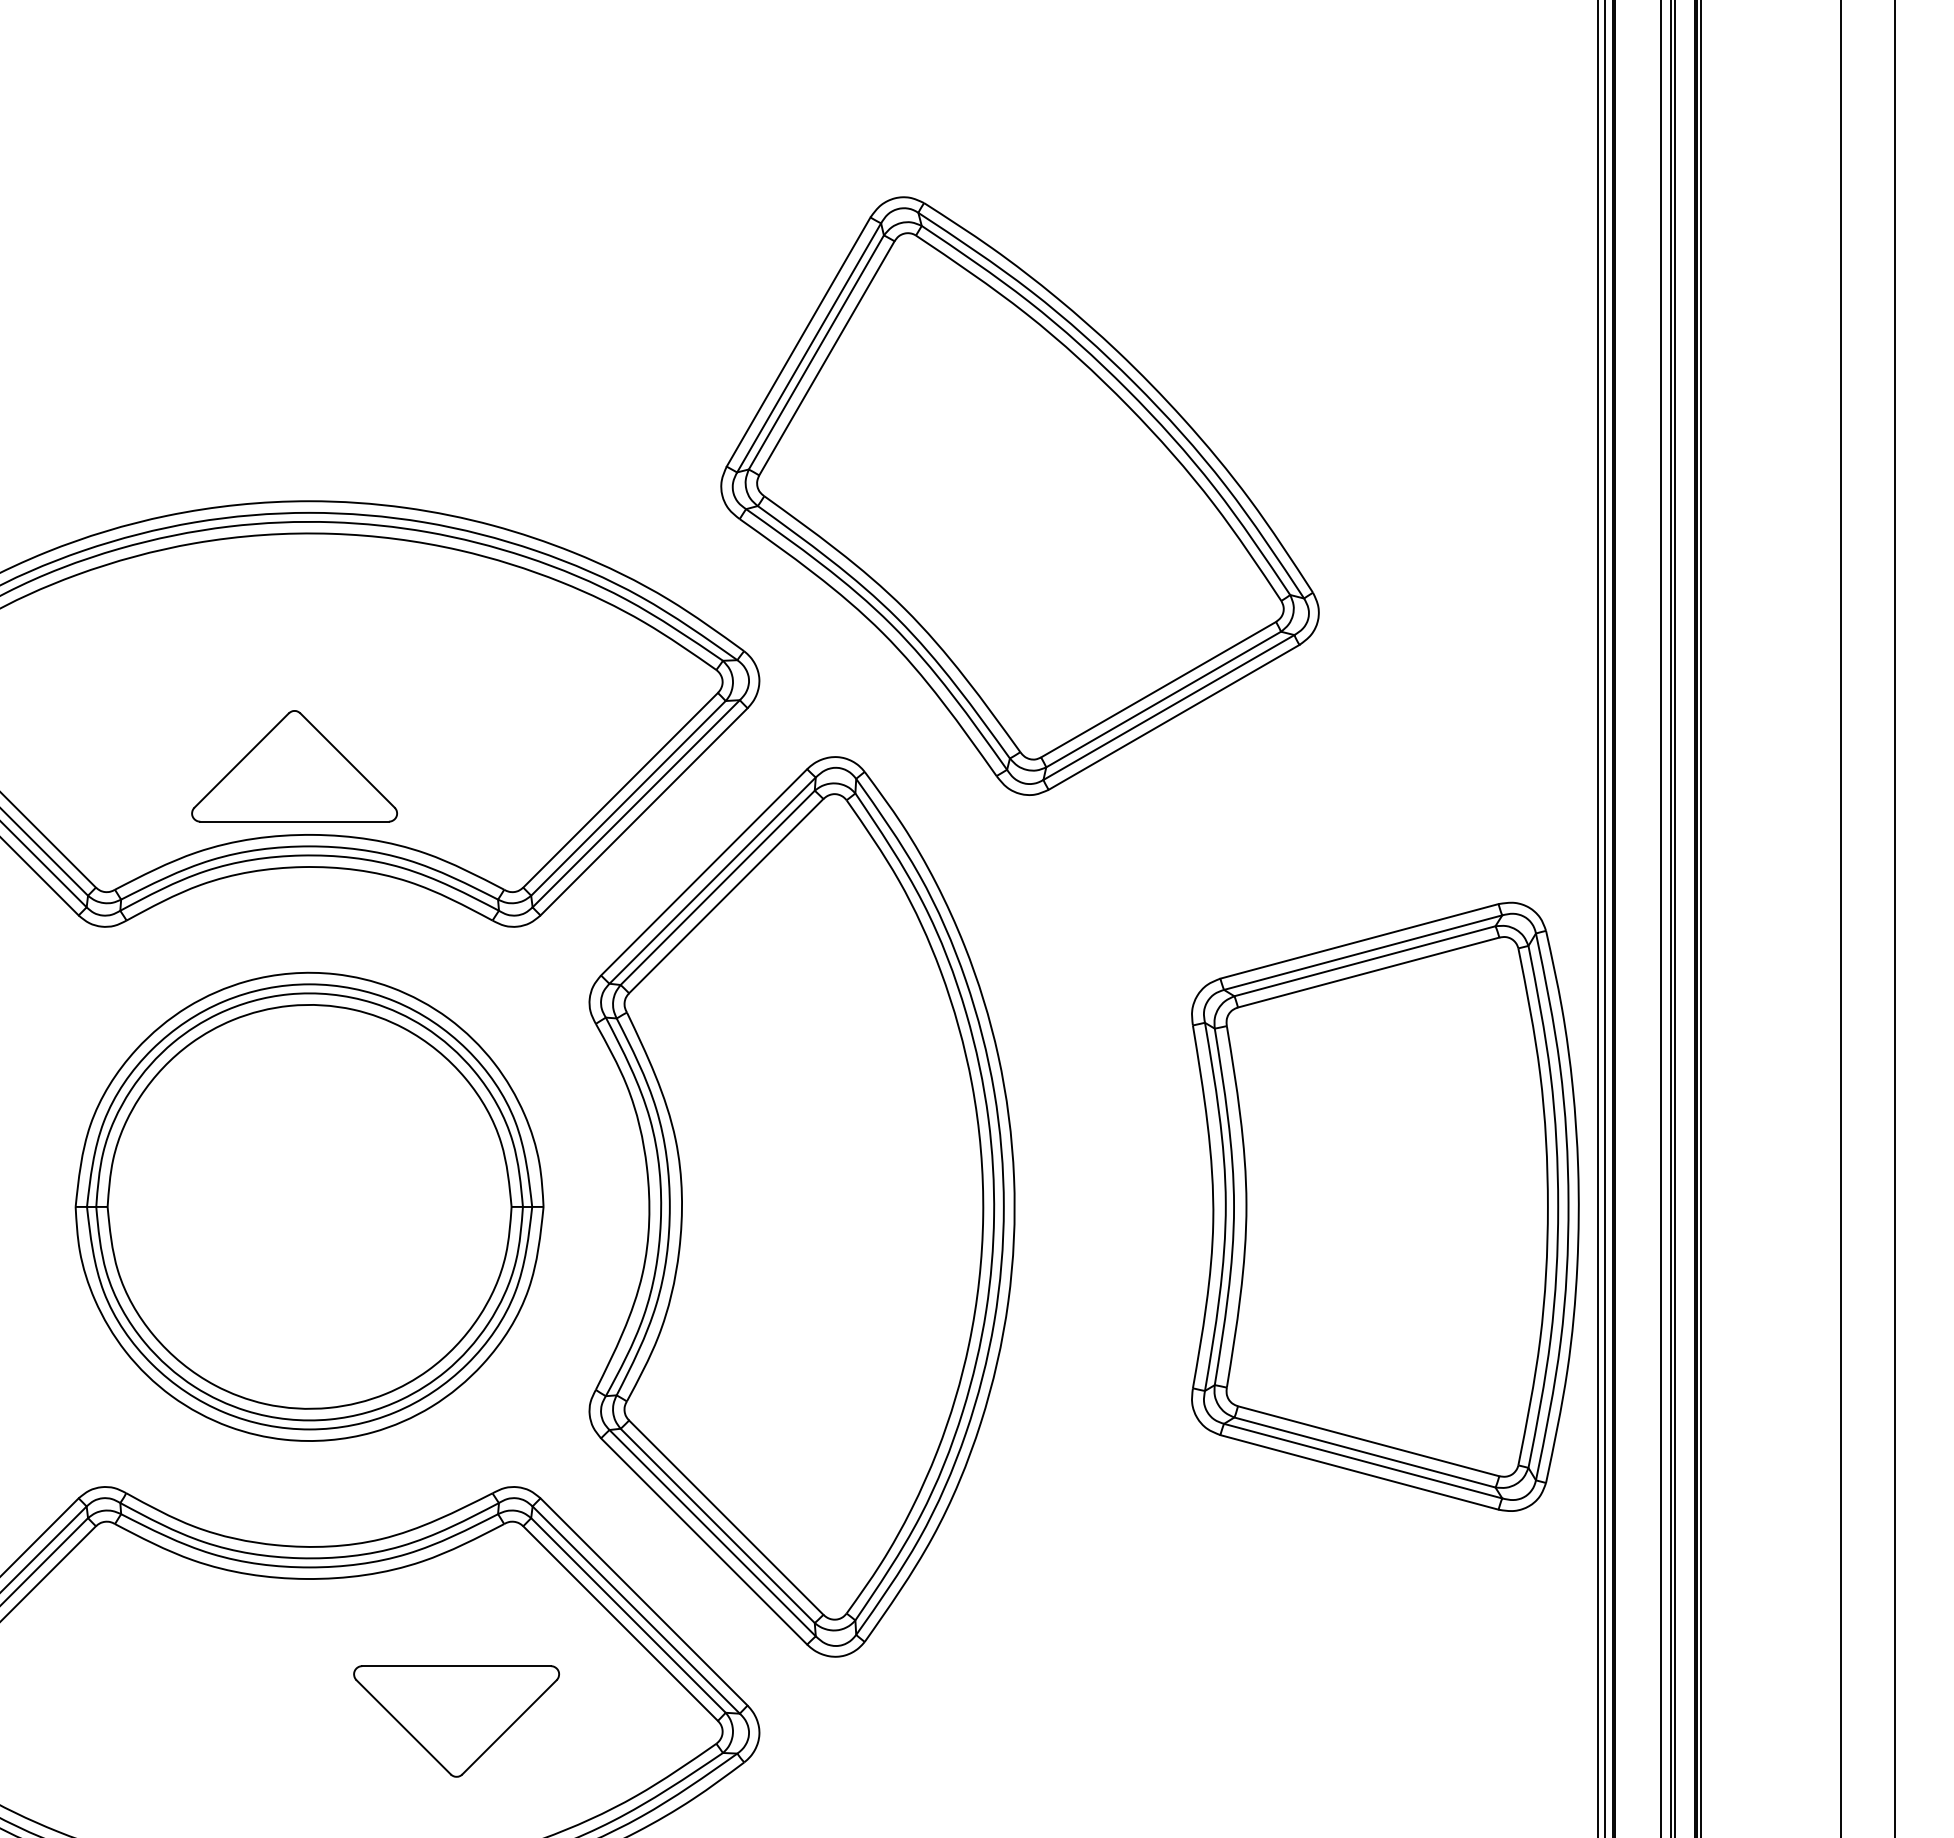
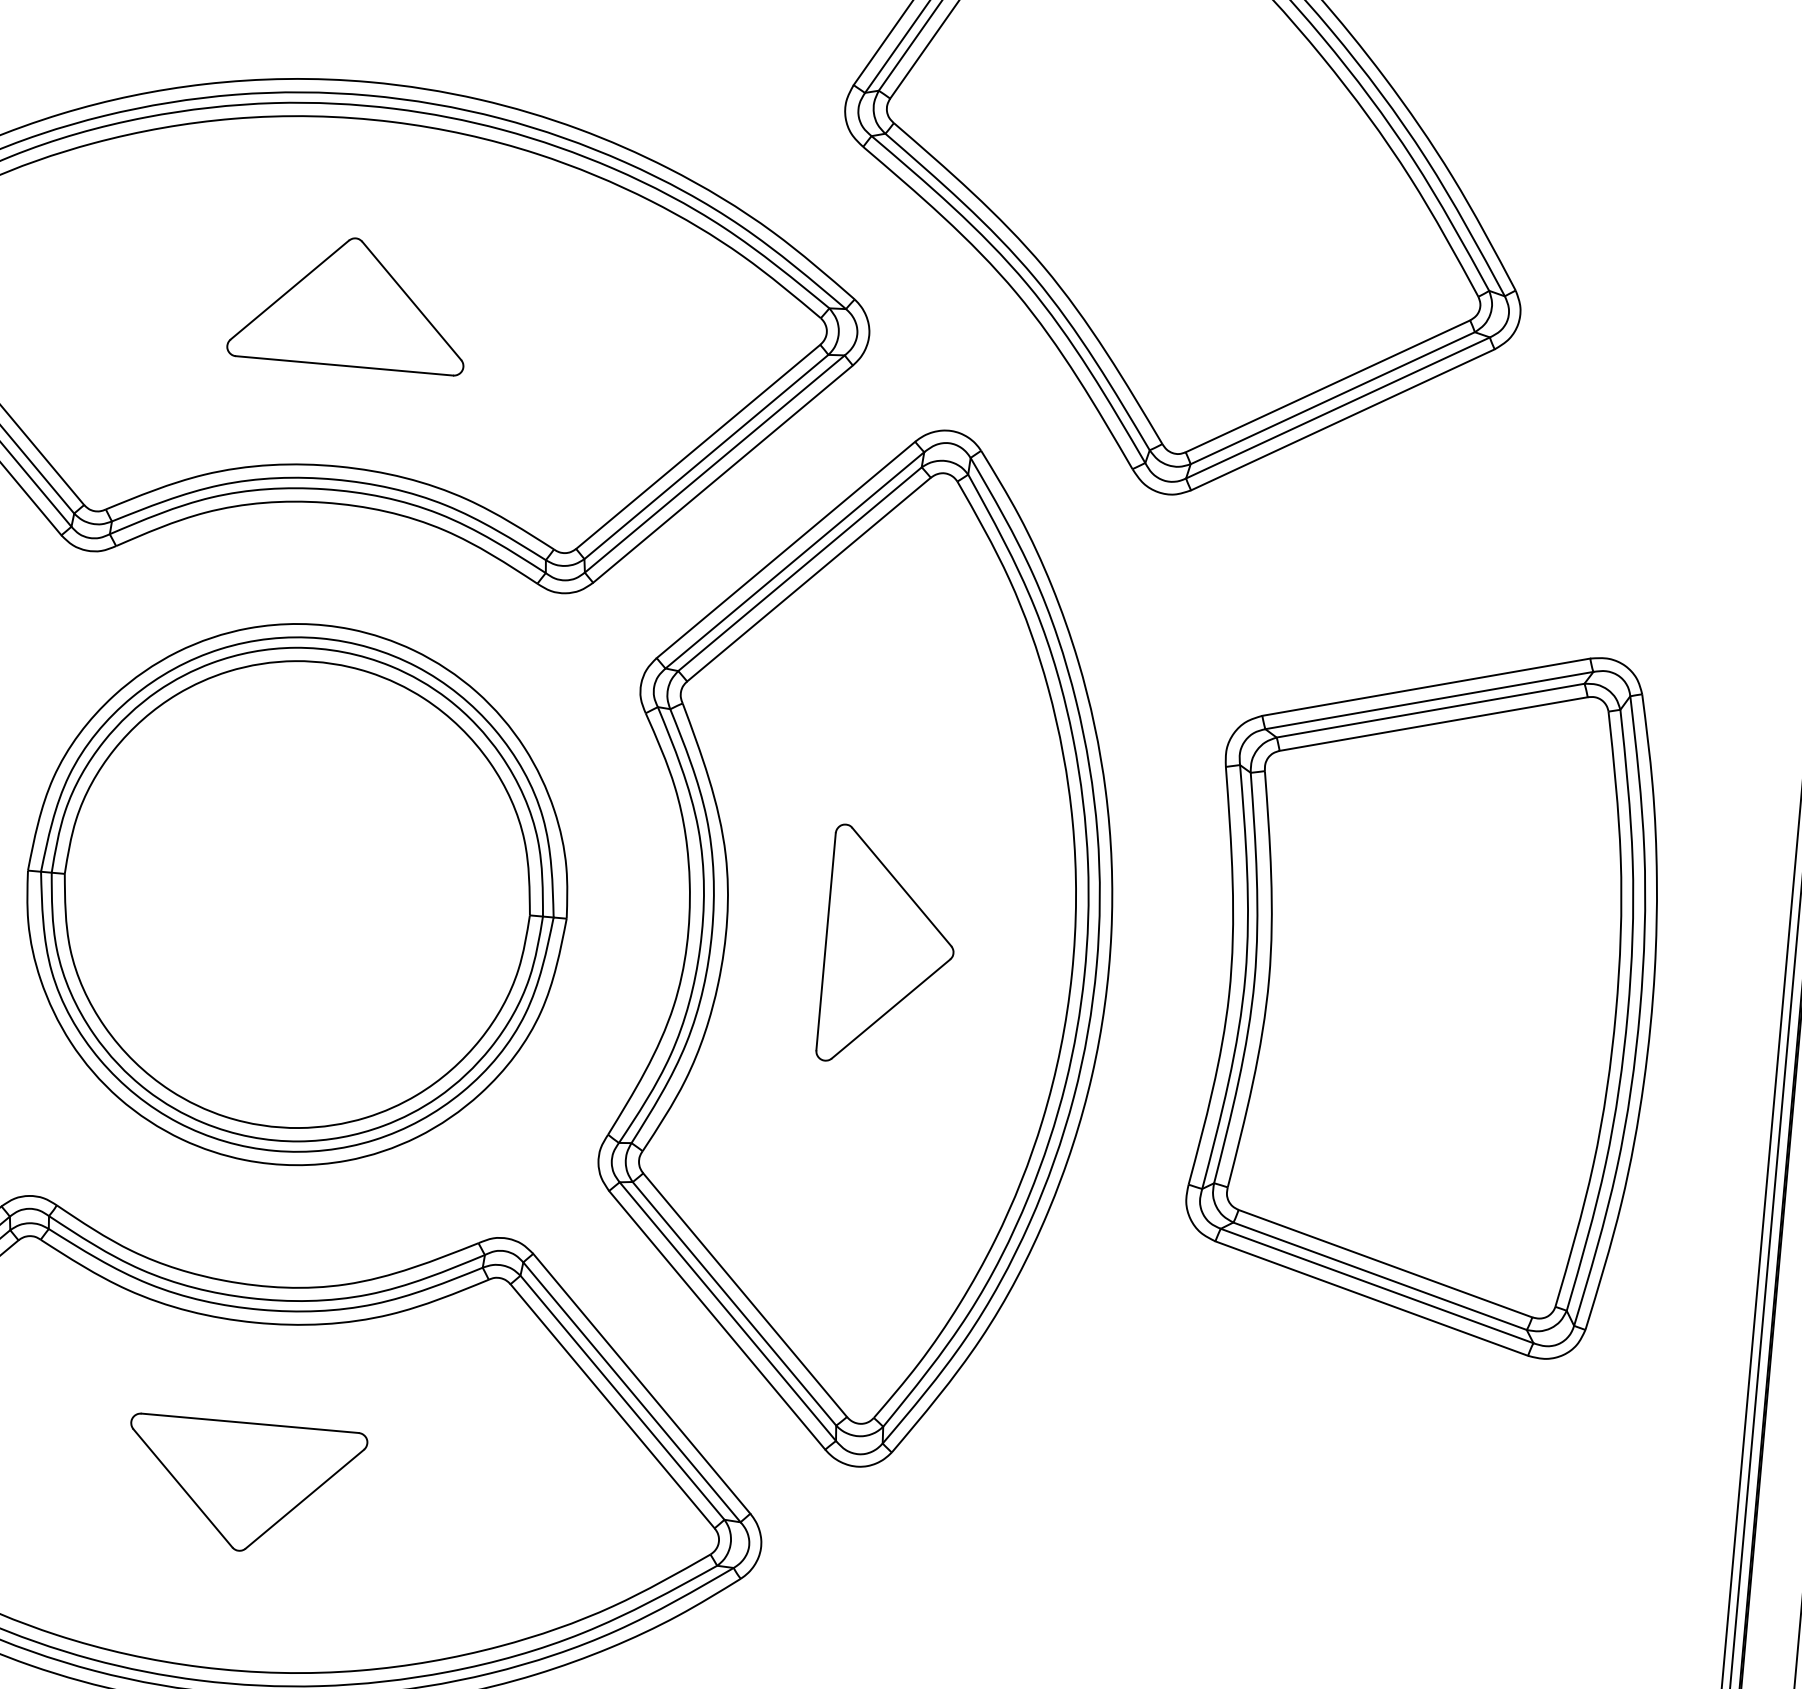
part: (294, 766) -> (350, 302), moved
part: (824, 1206) -> (890, 947), added
part: (1385, 1206) -> (1429, 995), moved
part: (456, 1721) -> (244, 1487), moved

